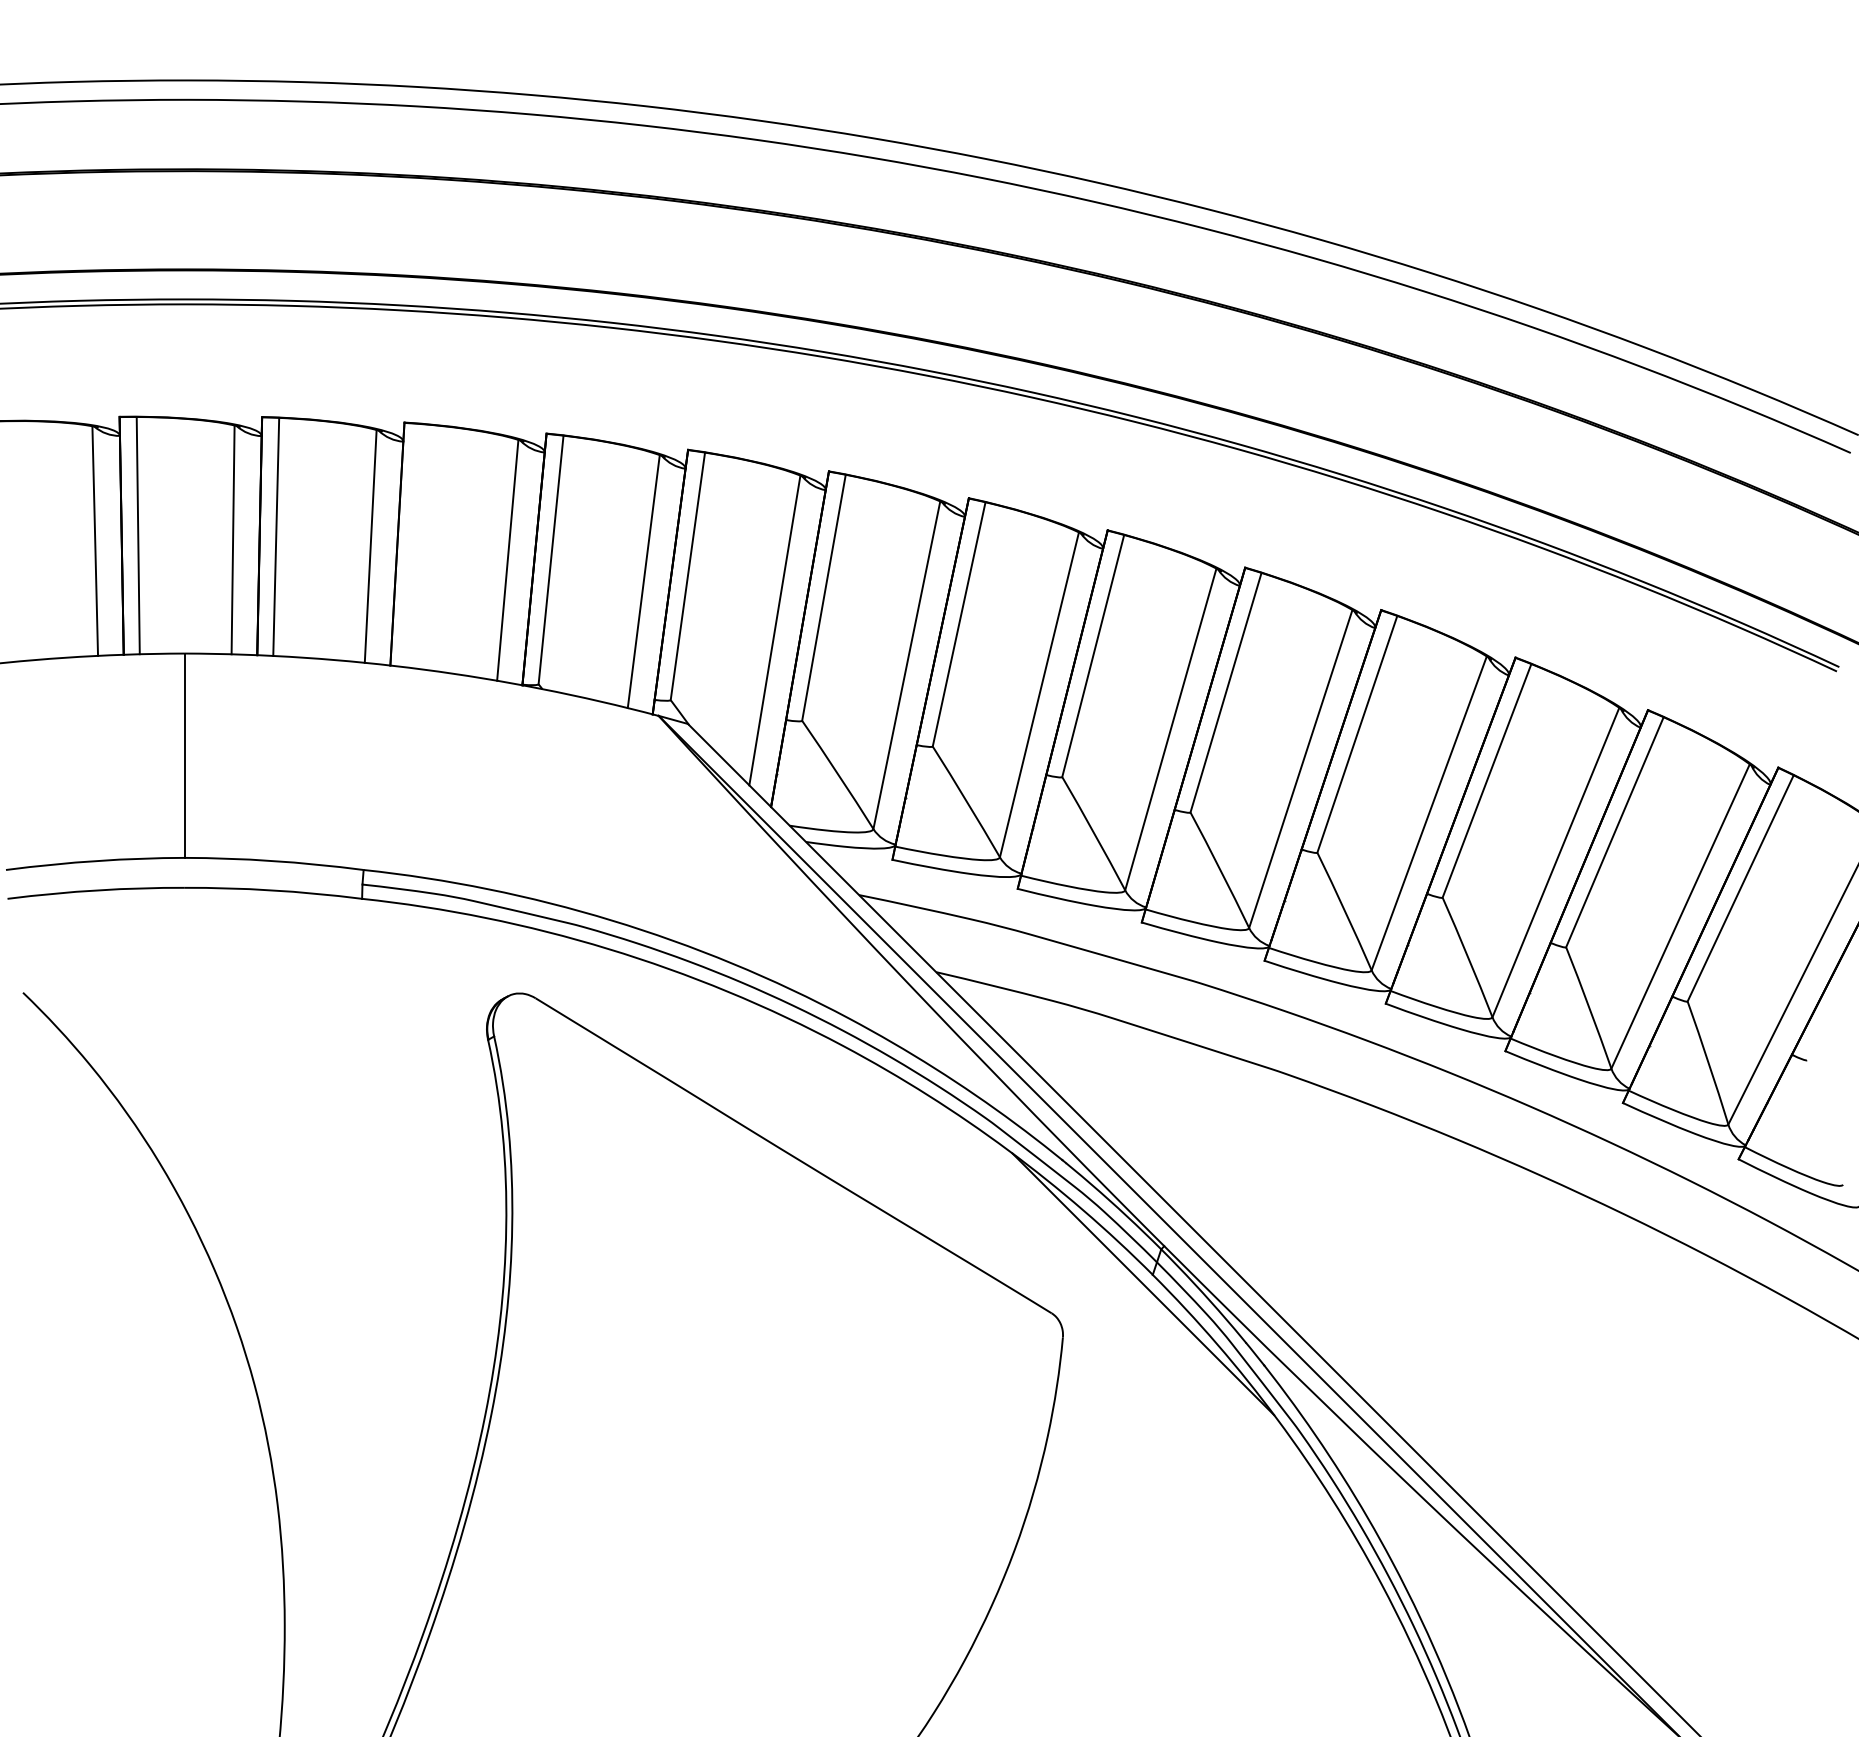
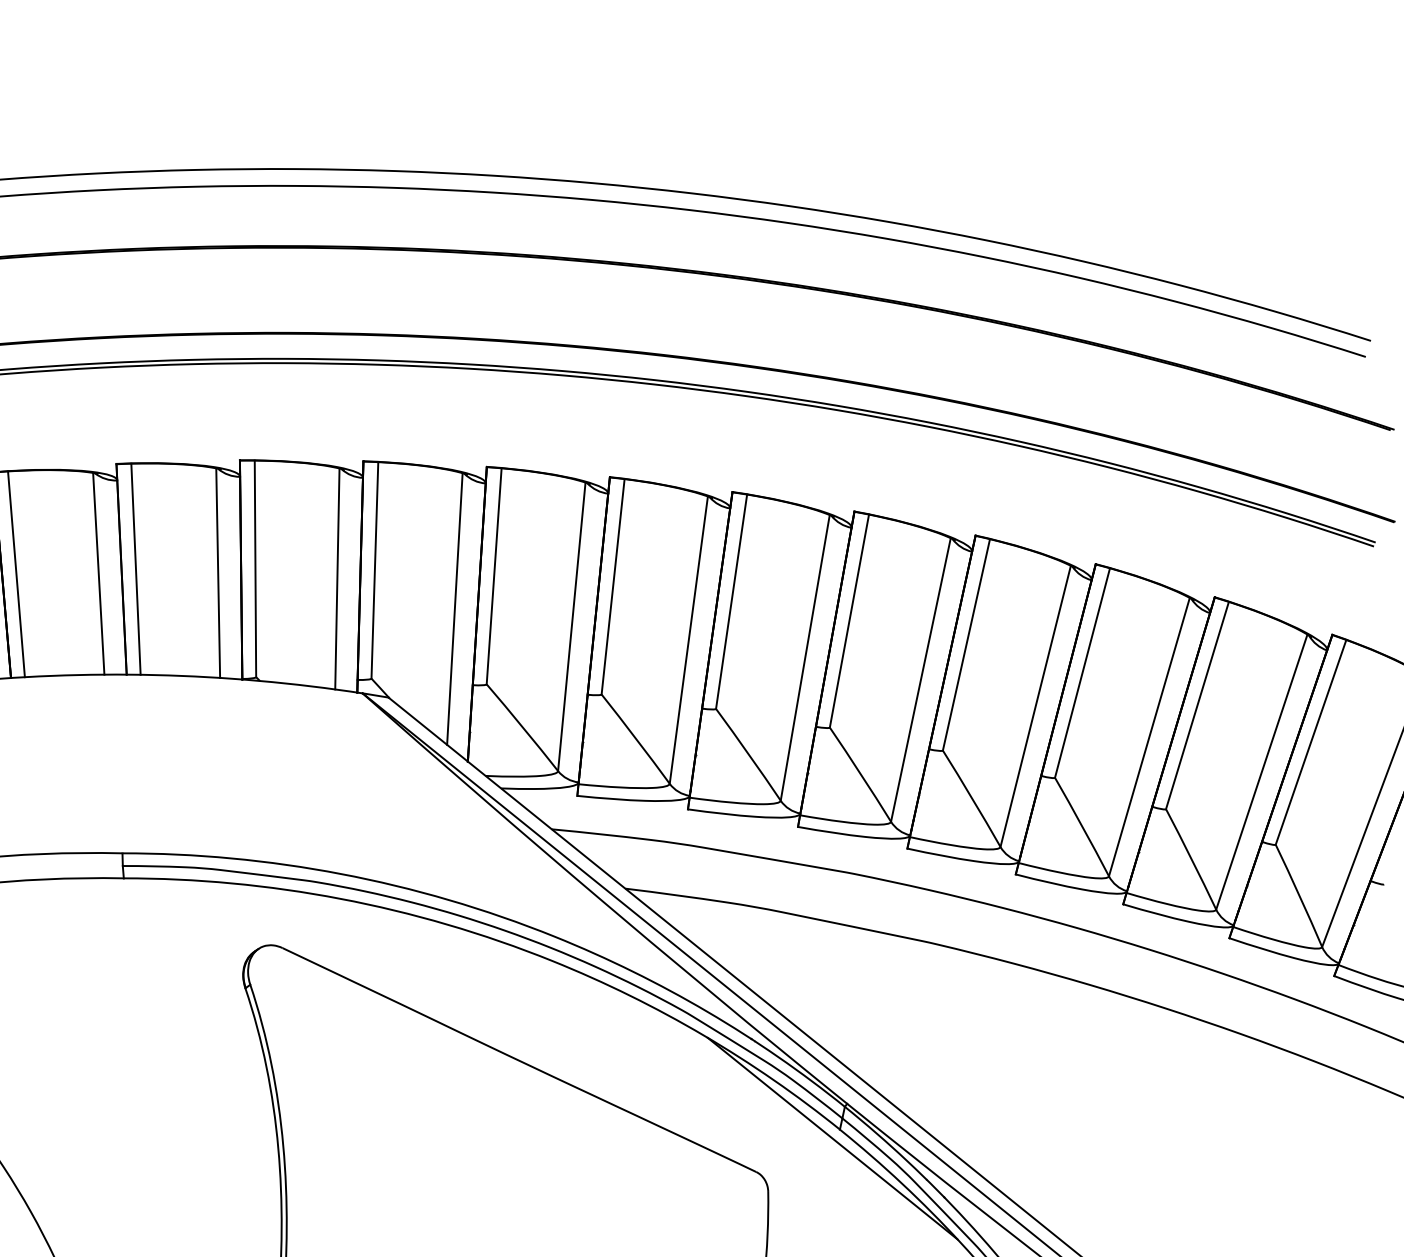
line: (413, 545) -> (135, 569), added

